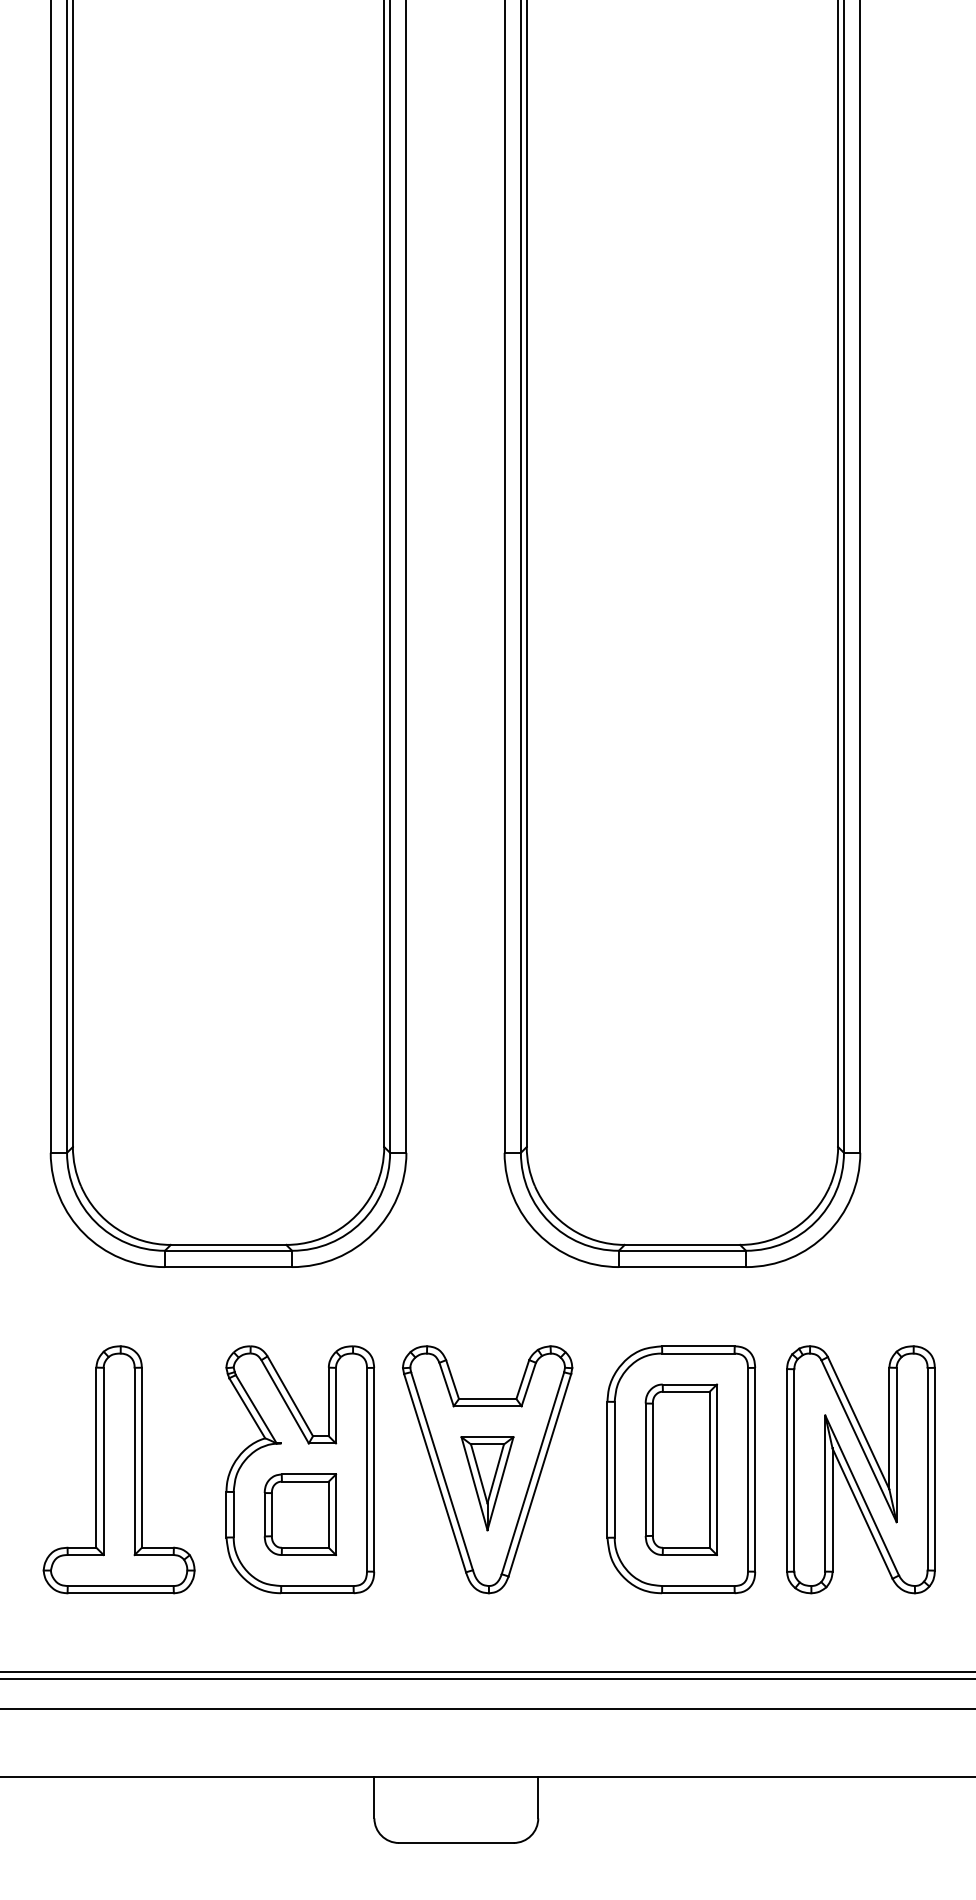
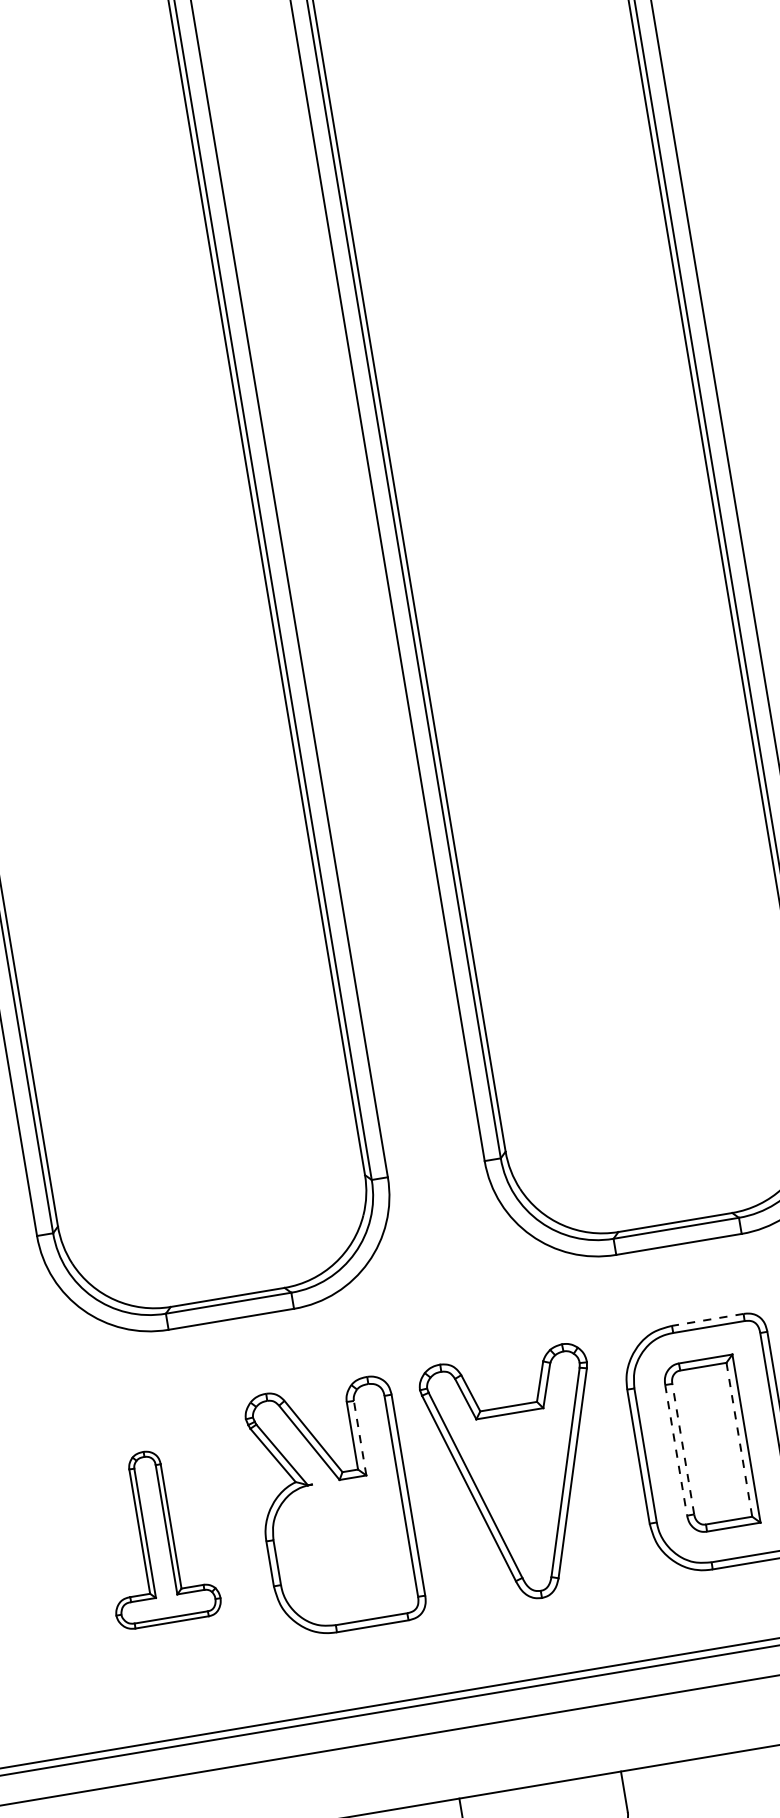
line: (697, 1346) -> (706, 1320), solid -> dashed
line: (336, 1405) -> (360, 1437), solid -> dashed
part: (118, 1469) -> (156, 1537), size x0.7
line: (652, 1469) -> (682, 1448), solid -> dashed
line: (645, 1470) -> (676, 1451), solid -> dashed
line: (709, 1470) -> (739, 1440), solid -> dashed
part: (487, 1483) -> (522, 1490), removed
part: (300, 1514) -> (343, 1551), removed

